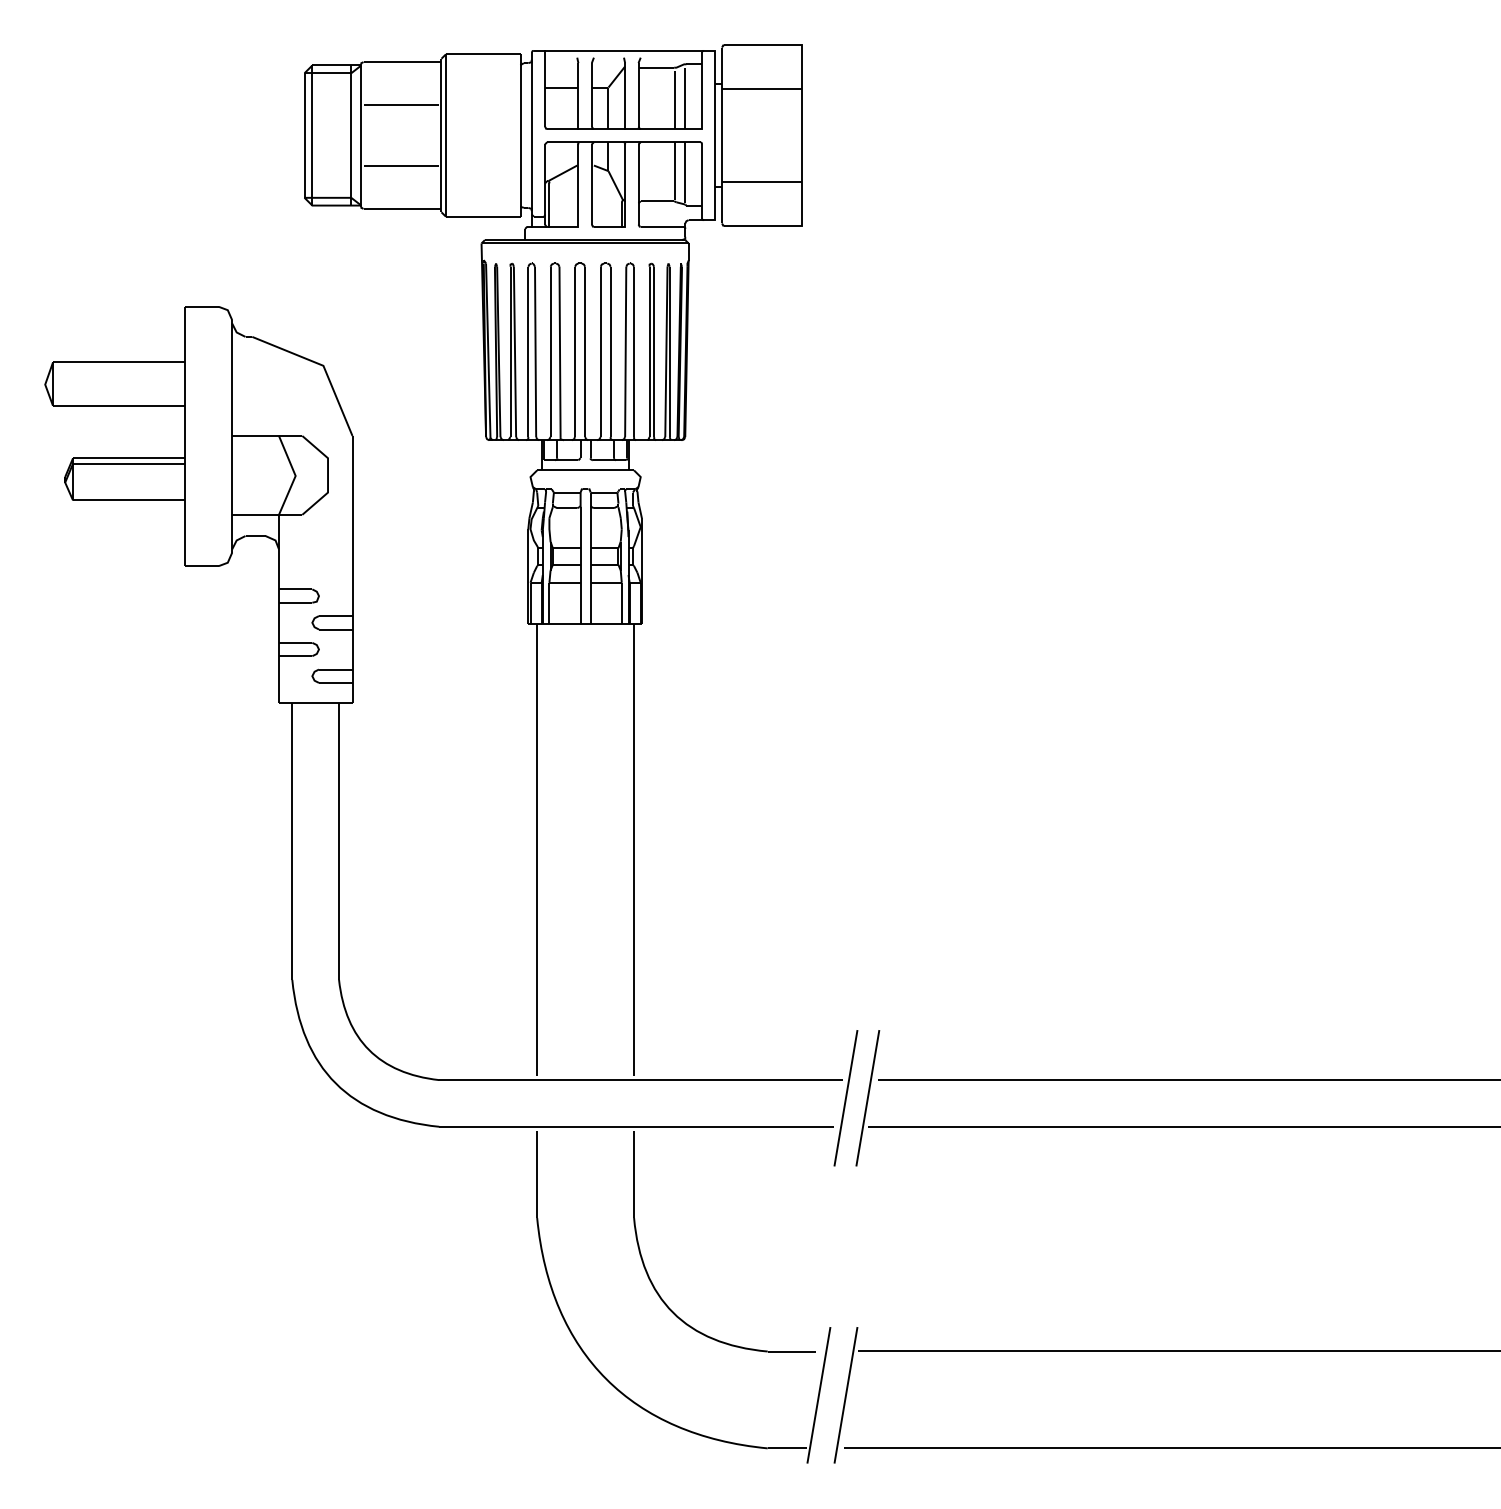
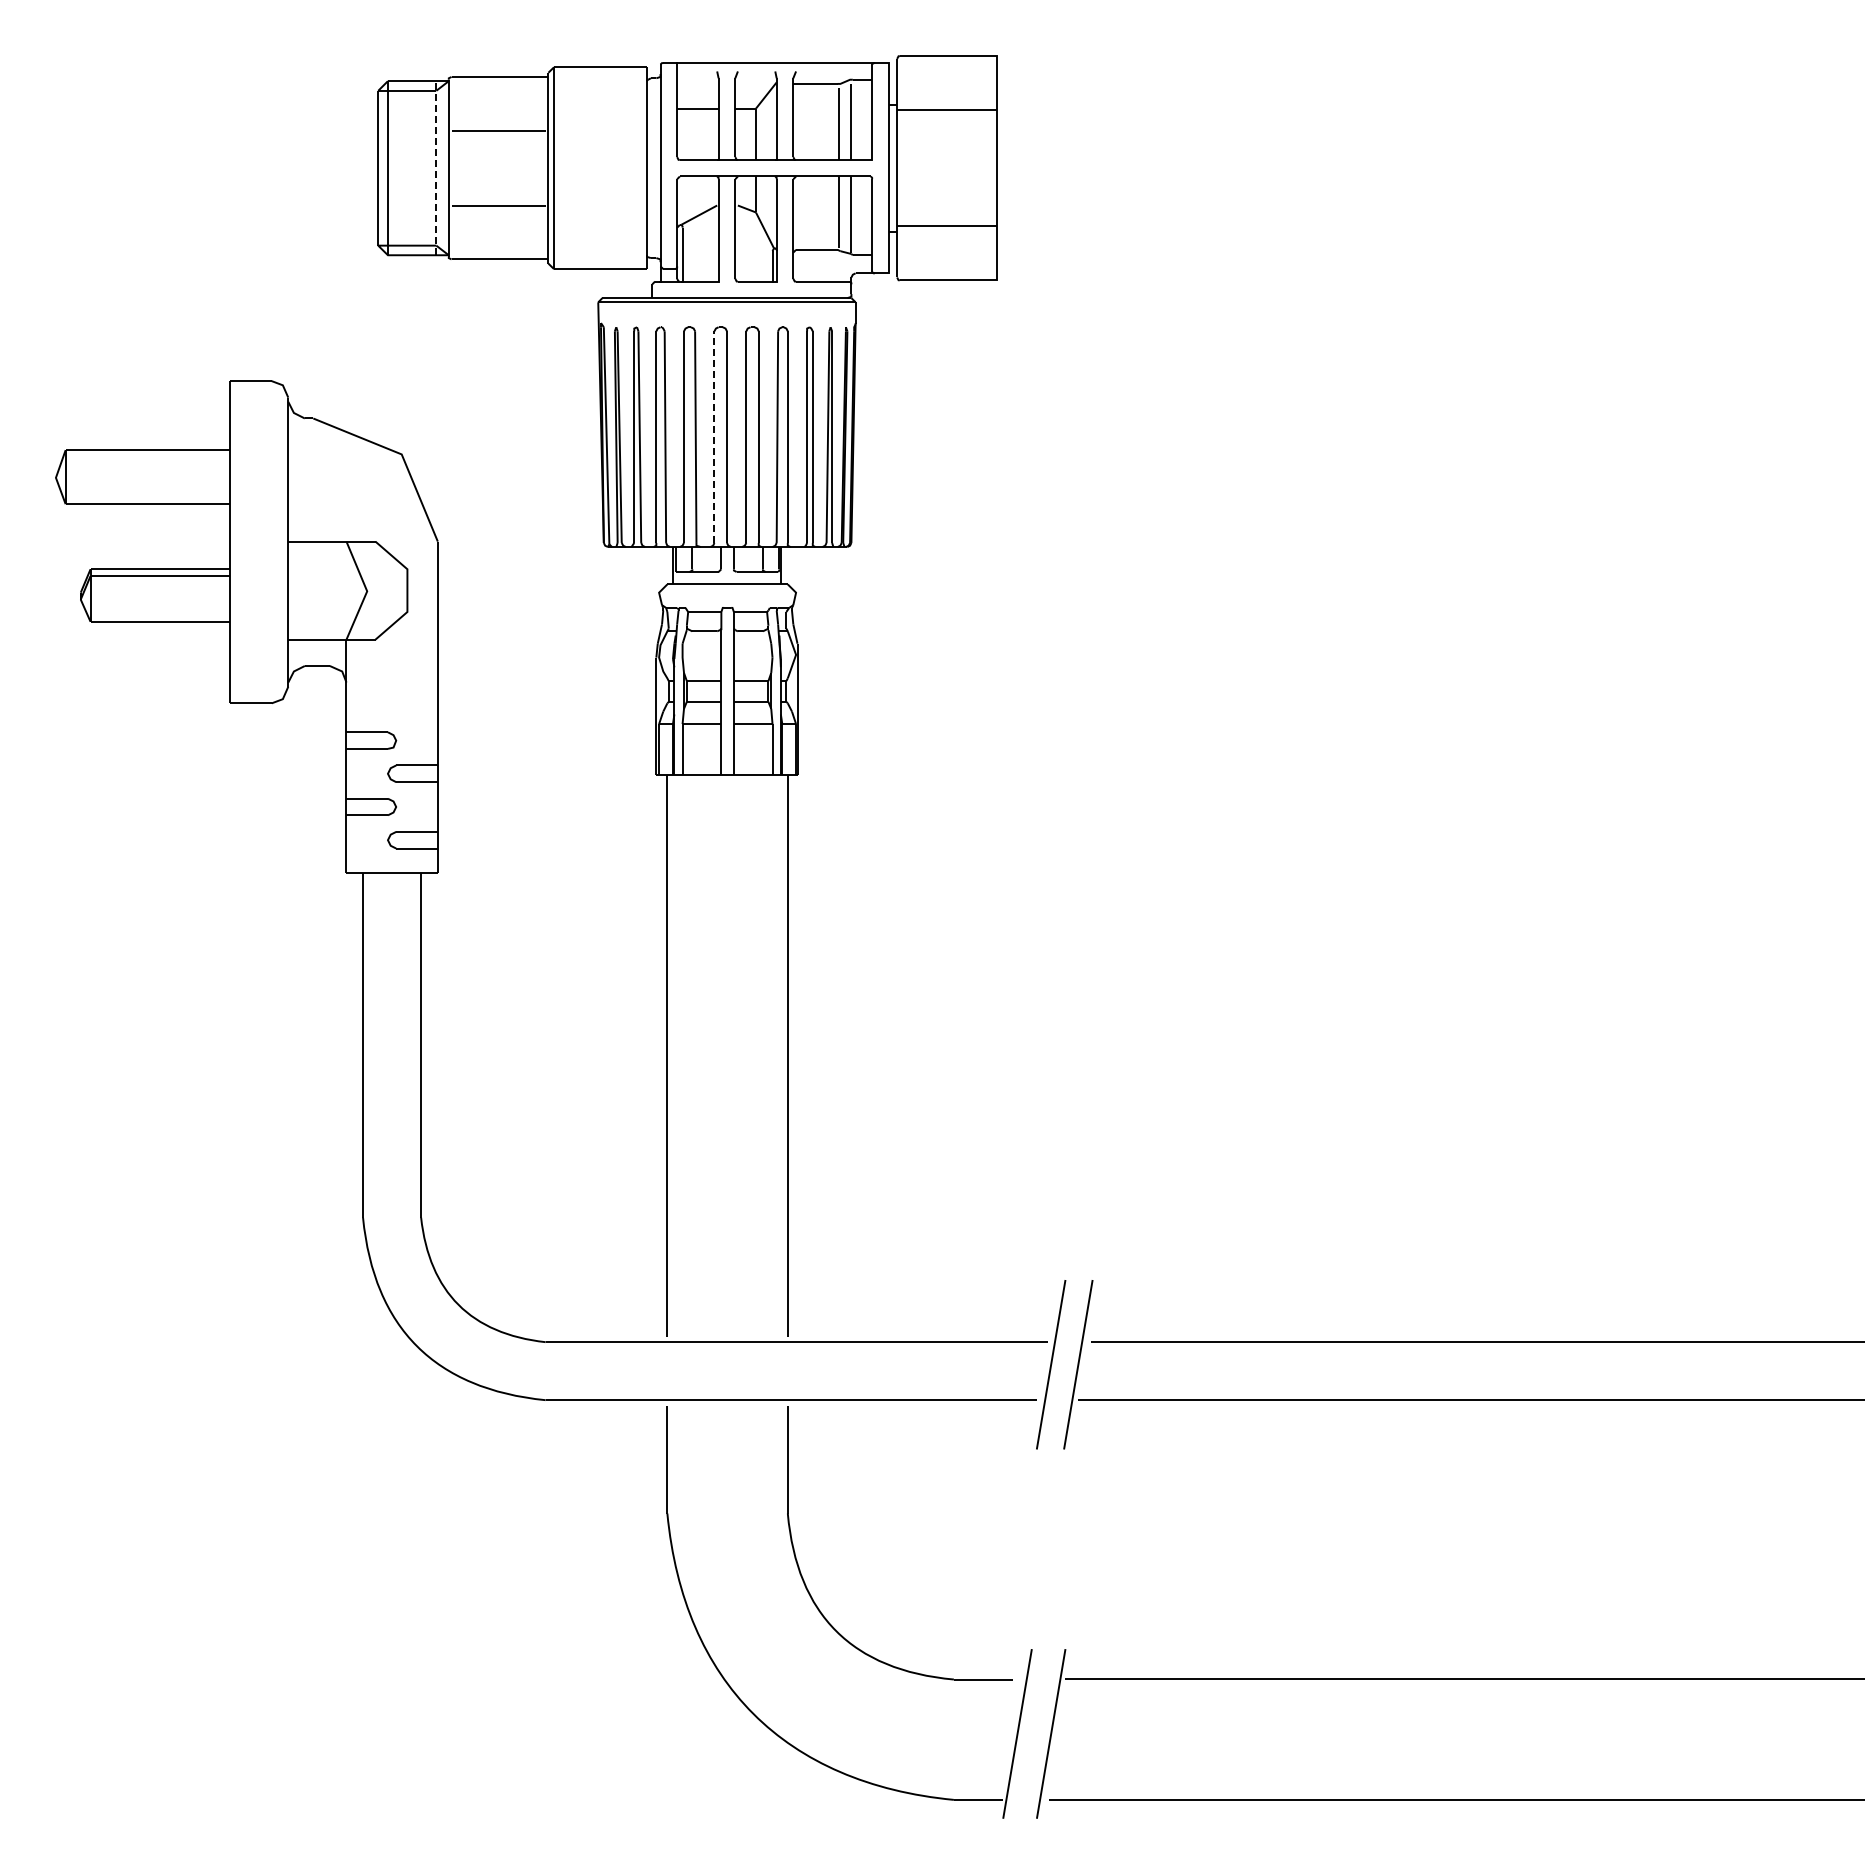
line: (351, 134) -> (436, 167), solid -> dashed
line: (575, 352) -> (714, 437), solid -> dashed

